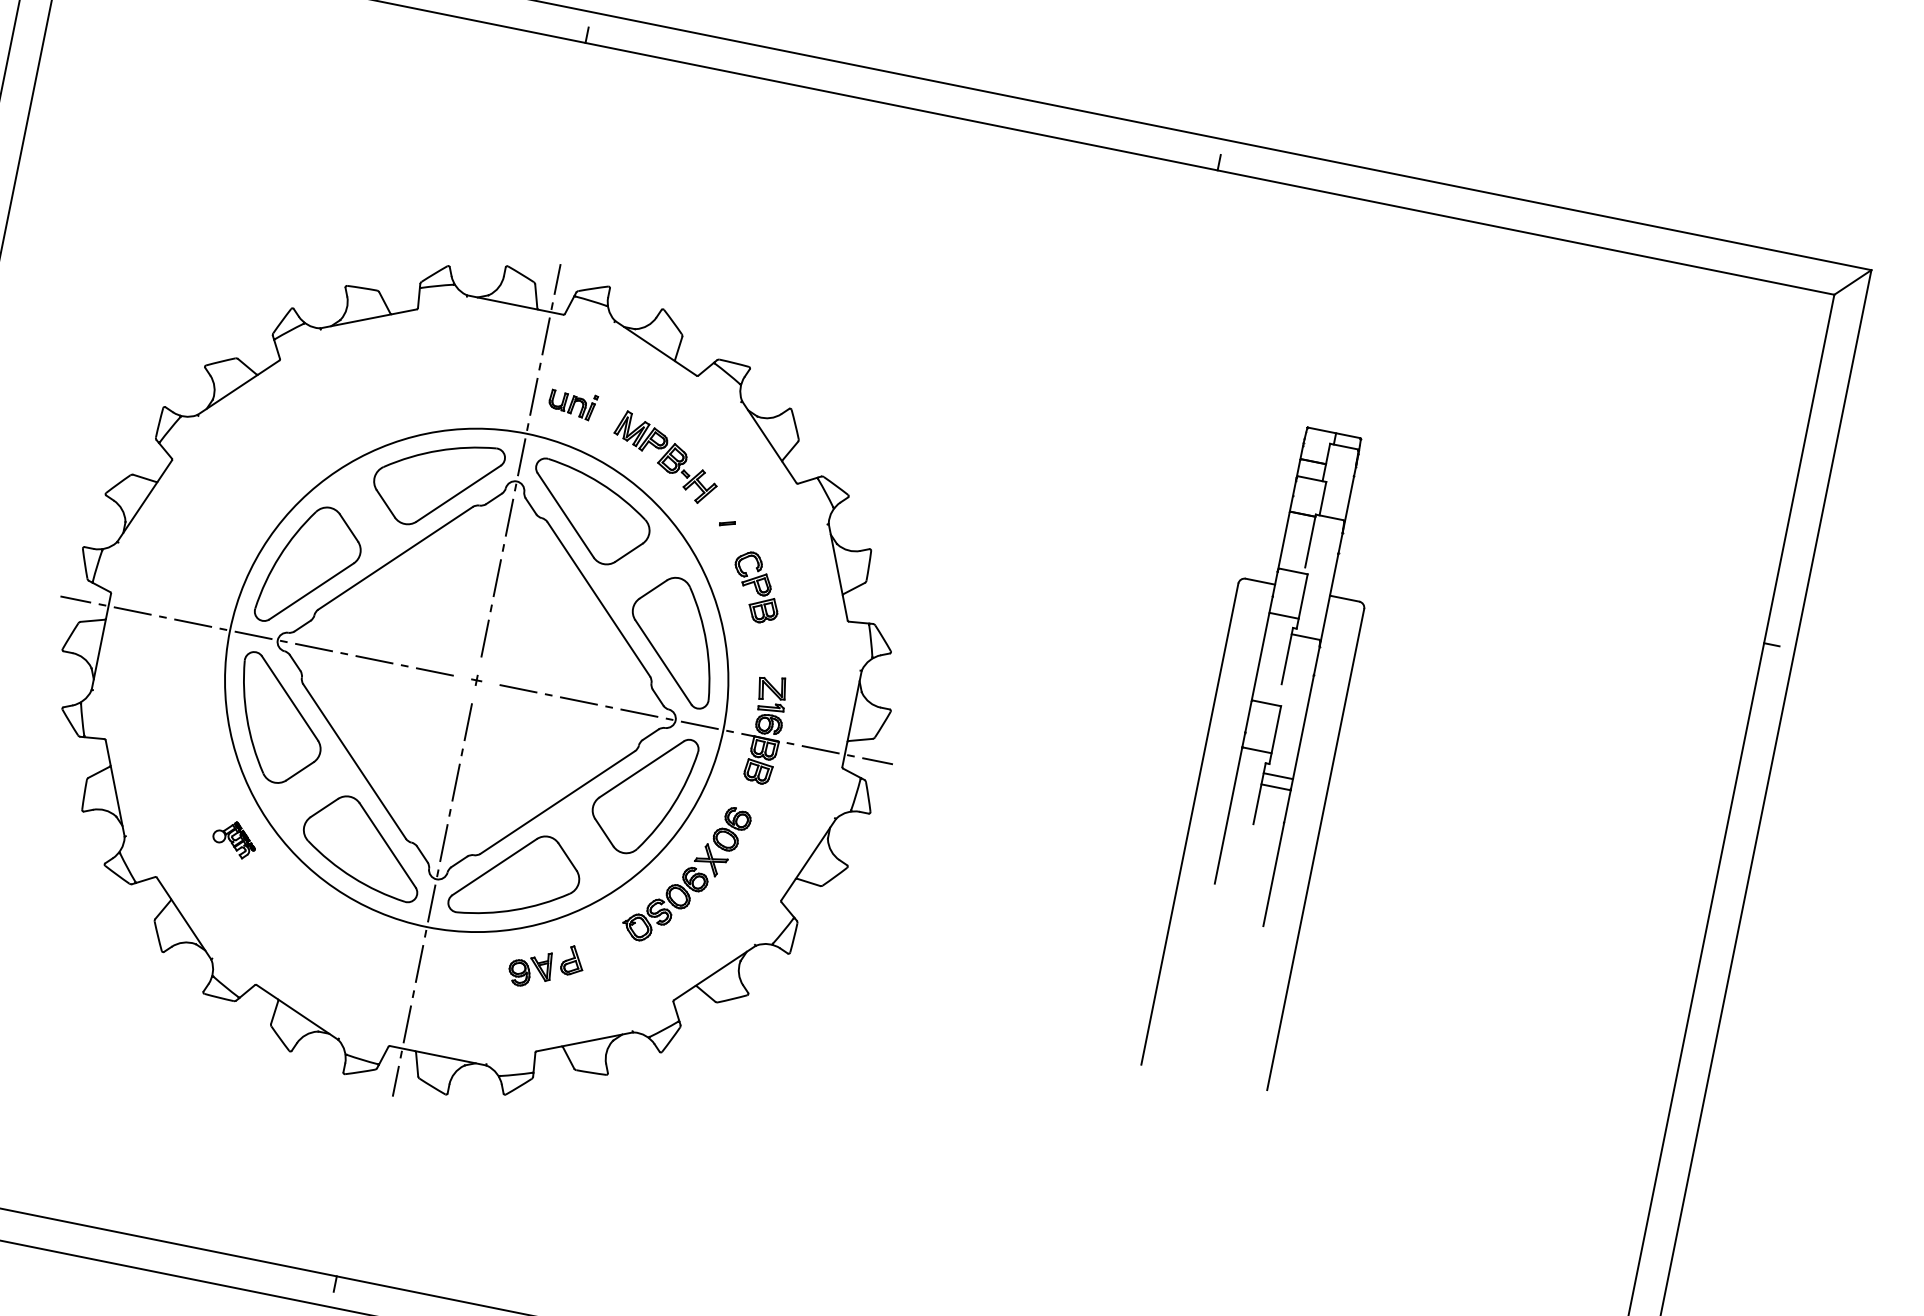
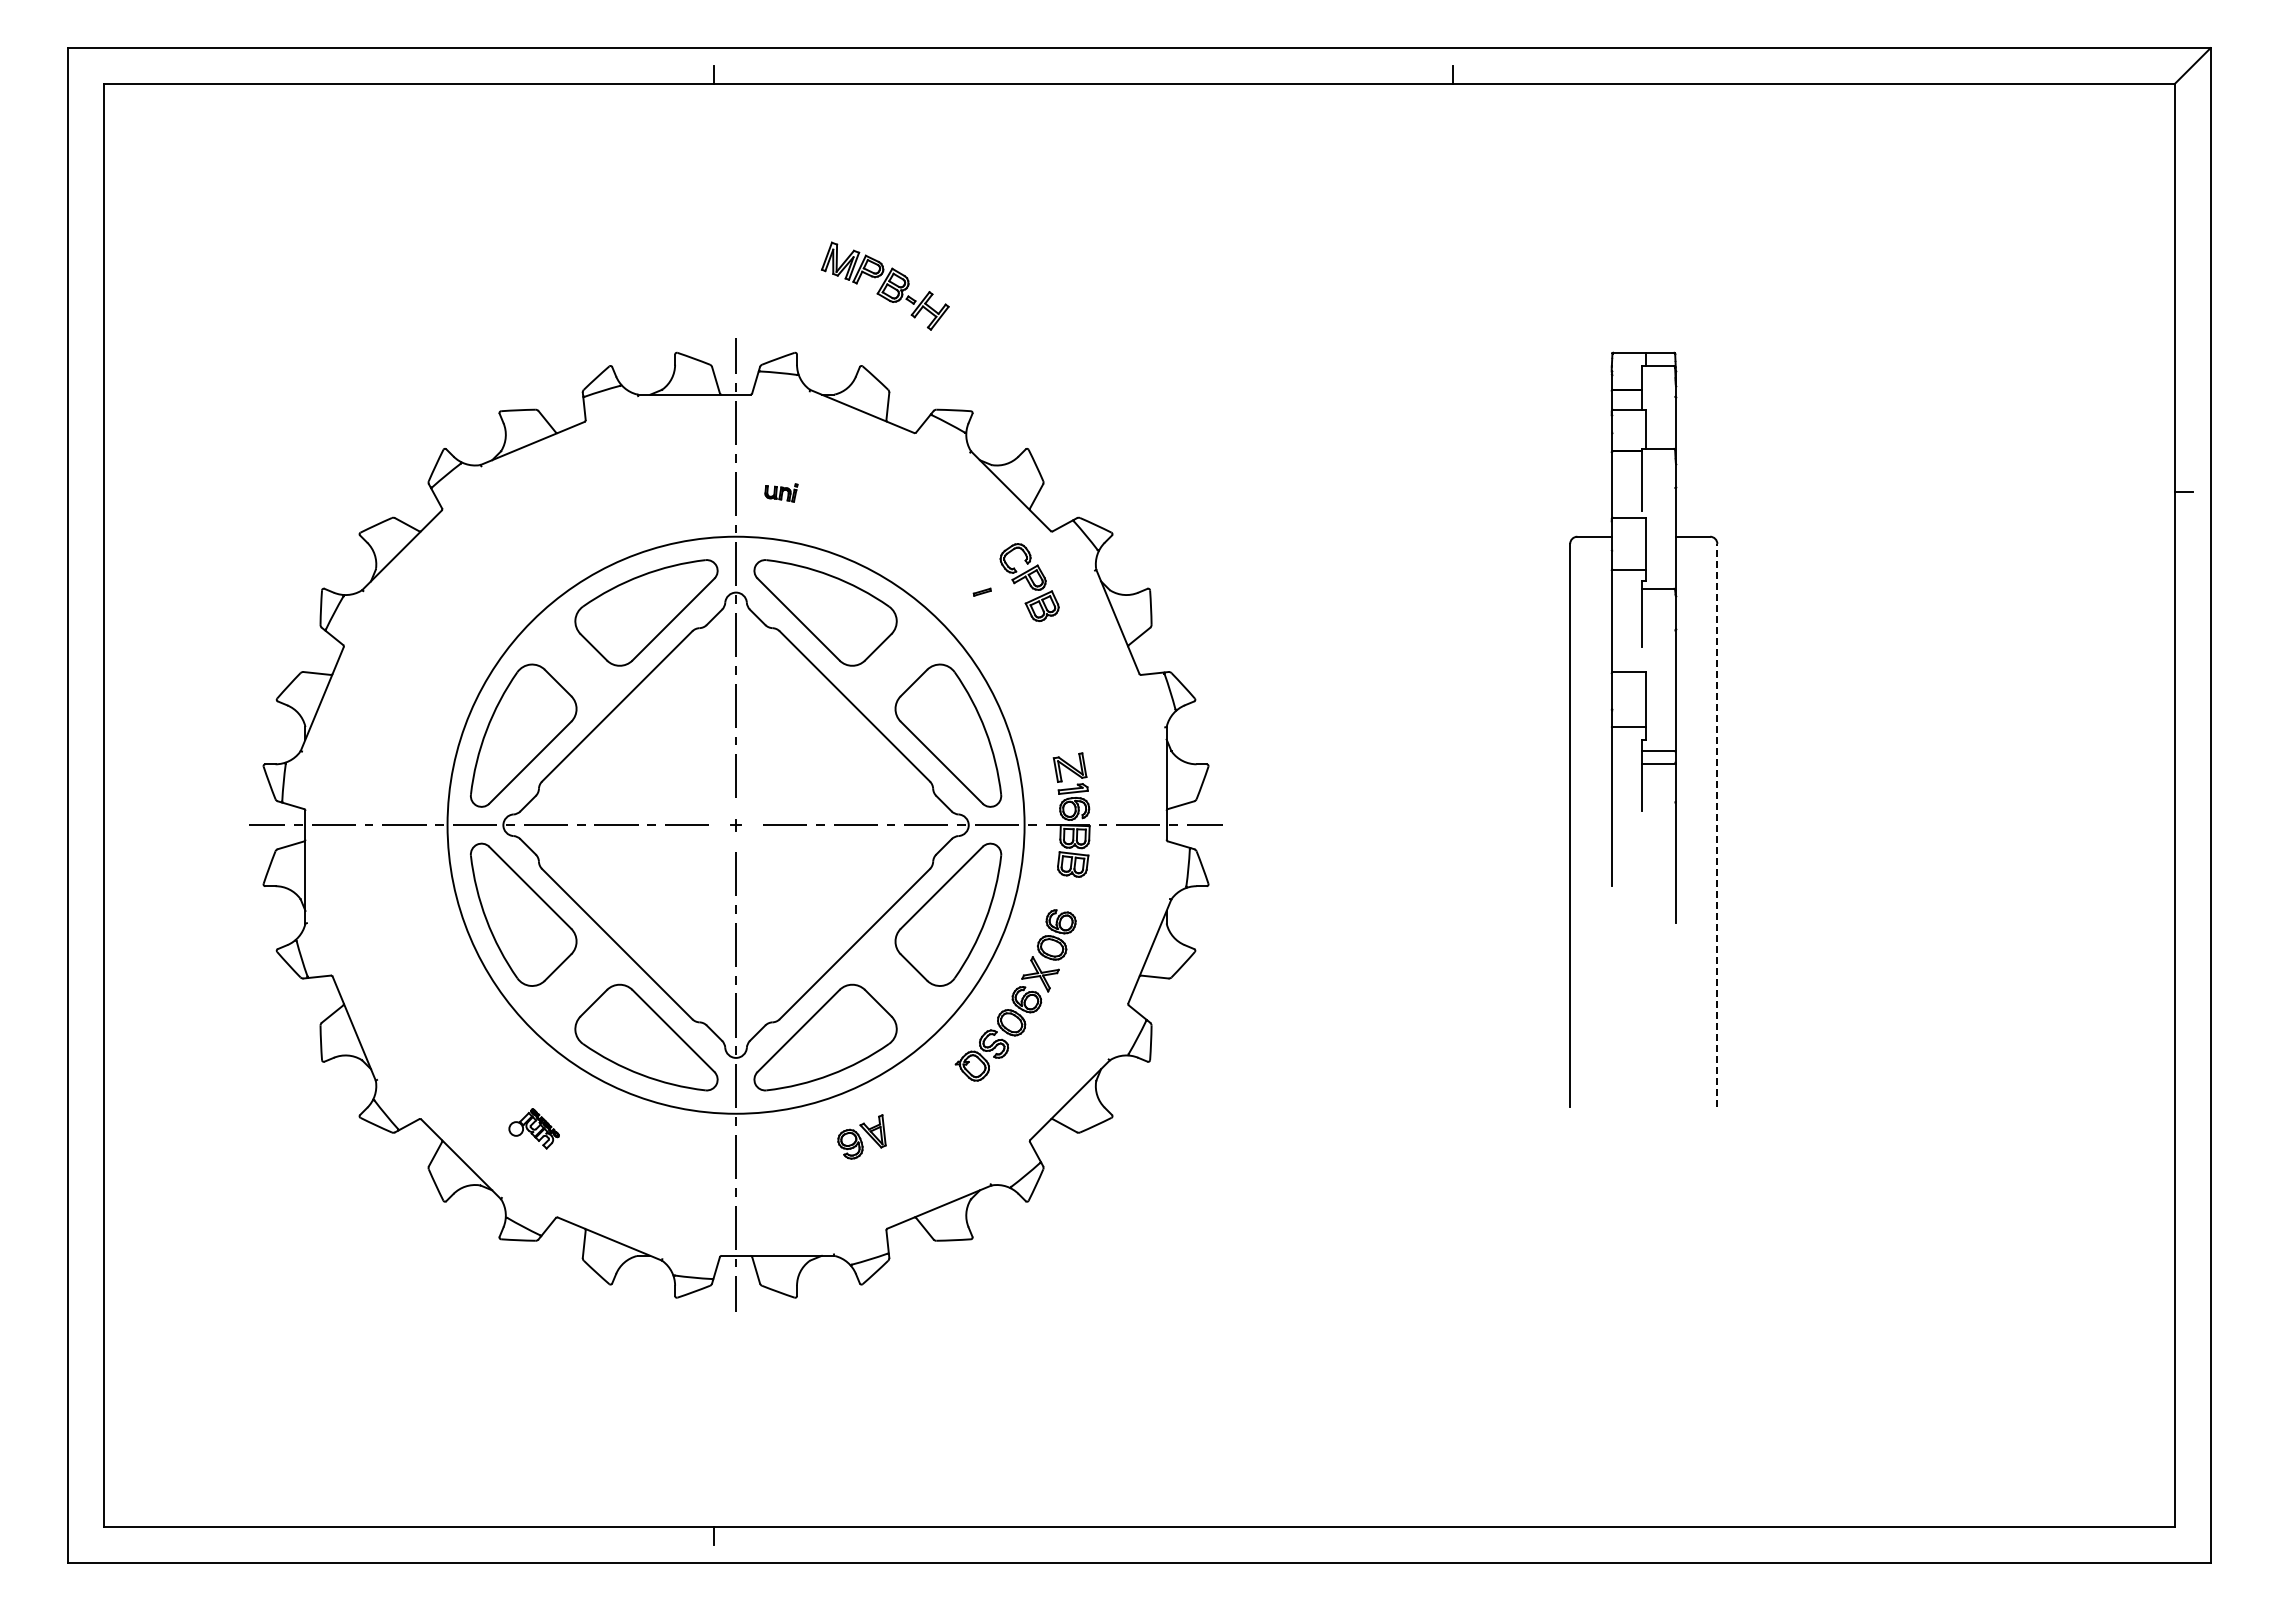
part: (572, 403) -> (781, 492), size x0.6
part: (665, 457) -> (884, 285), moved
part: (756, 587) -> (1029, 582), moved
part: (234, 839) -> (533, 1128), moved
line: (1315, 848) -> (1717, 824), solid -> dashed
part: (573, 960) -> (908, 1118), removed

